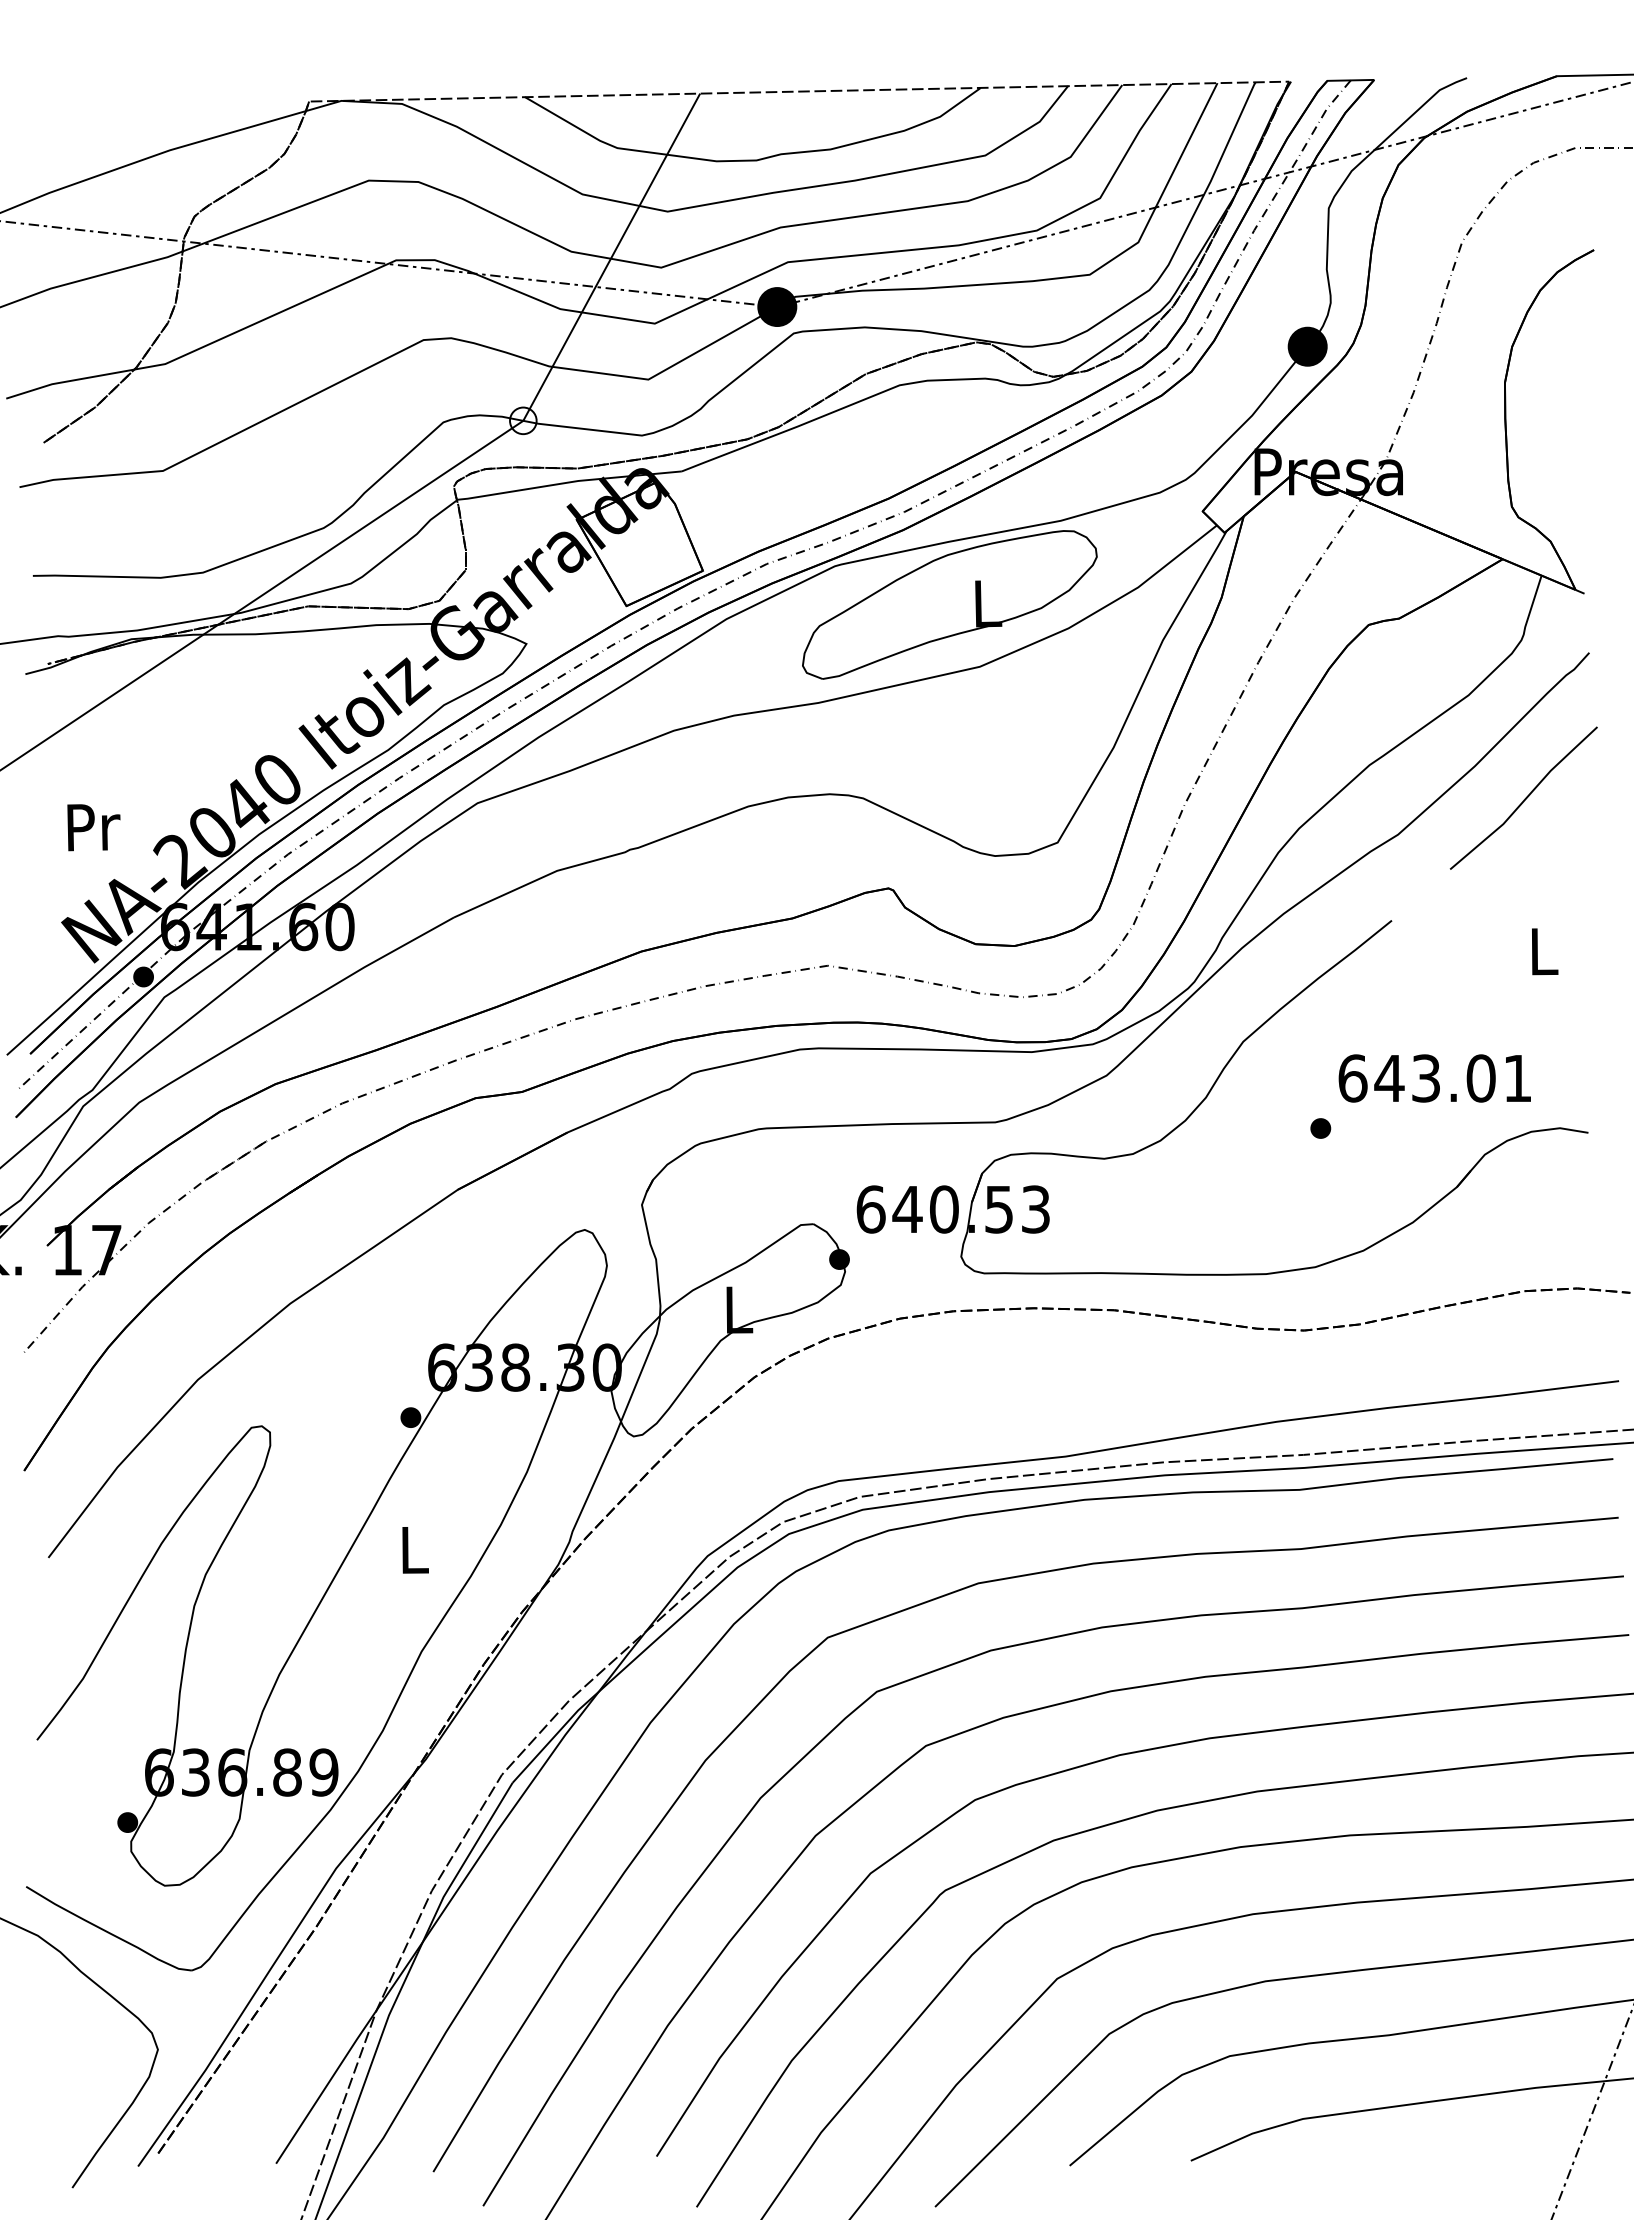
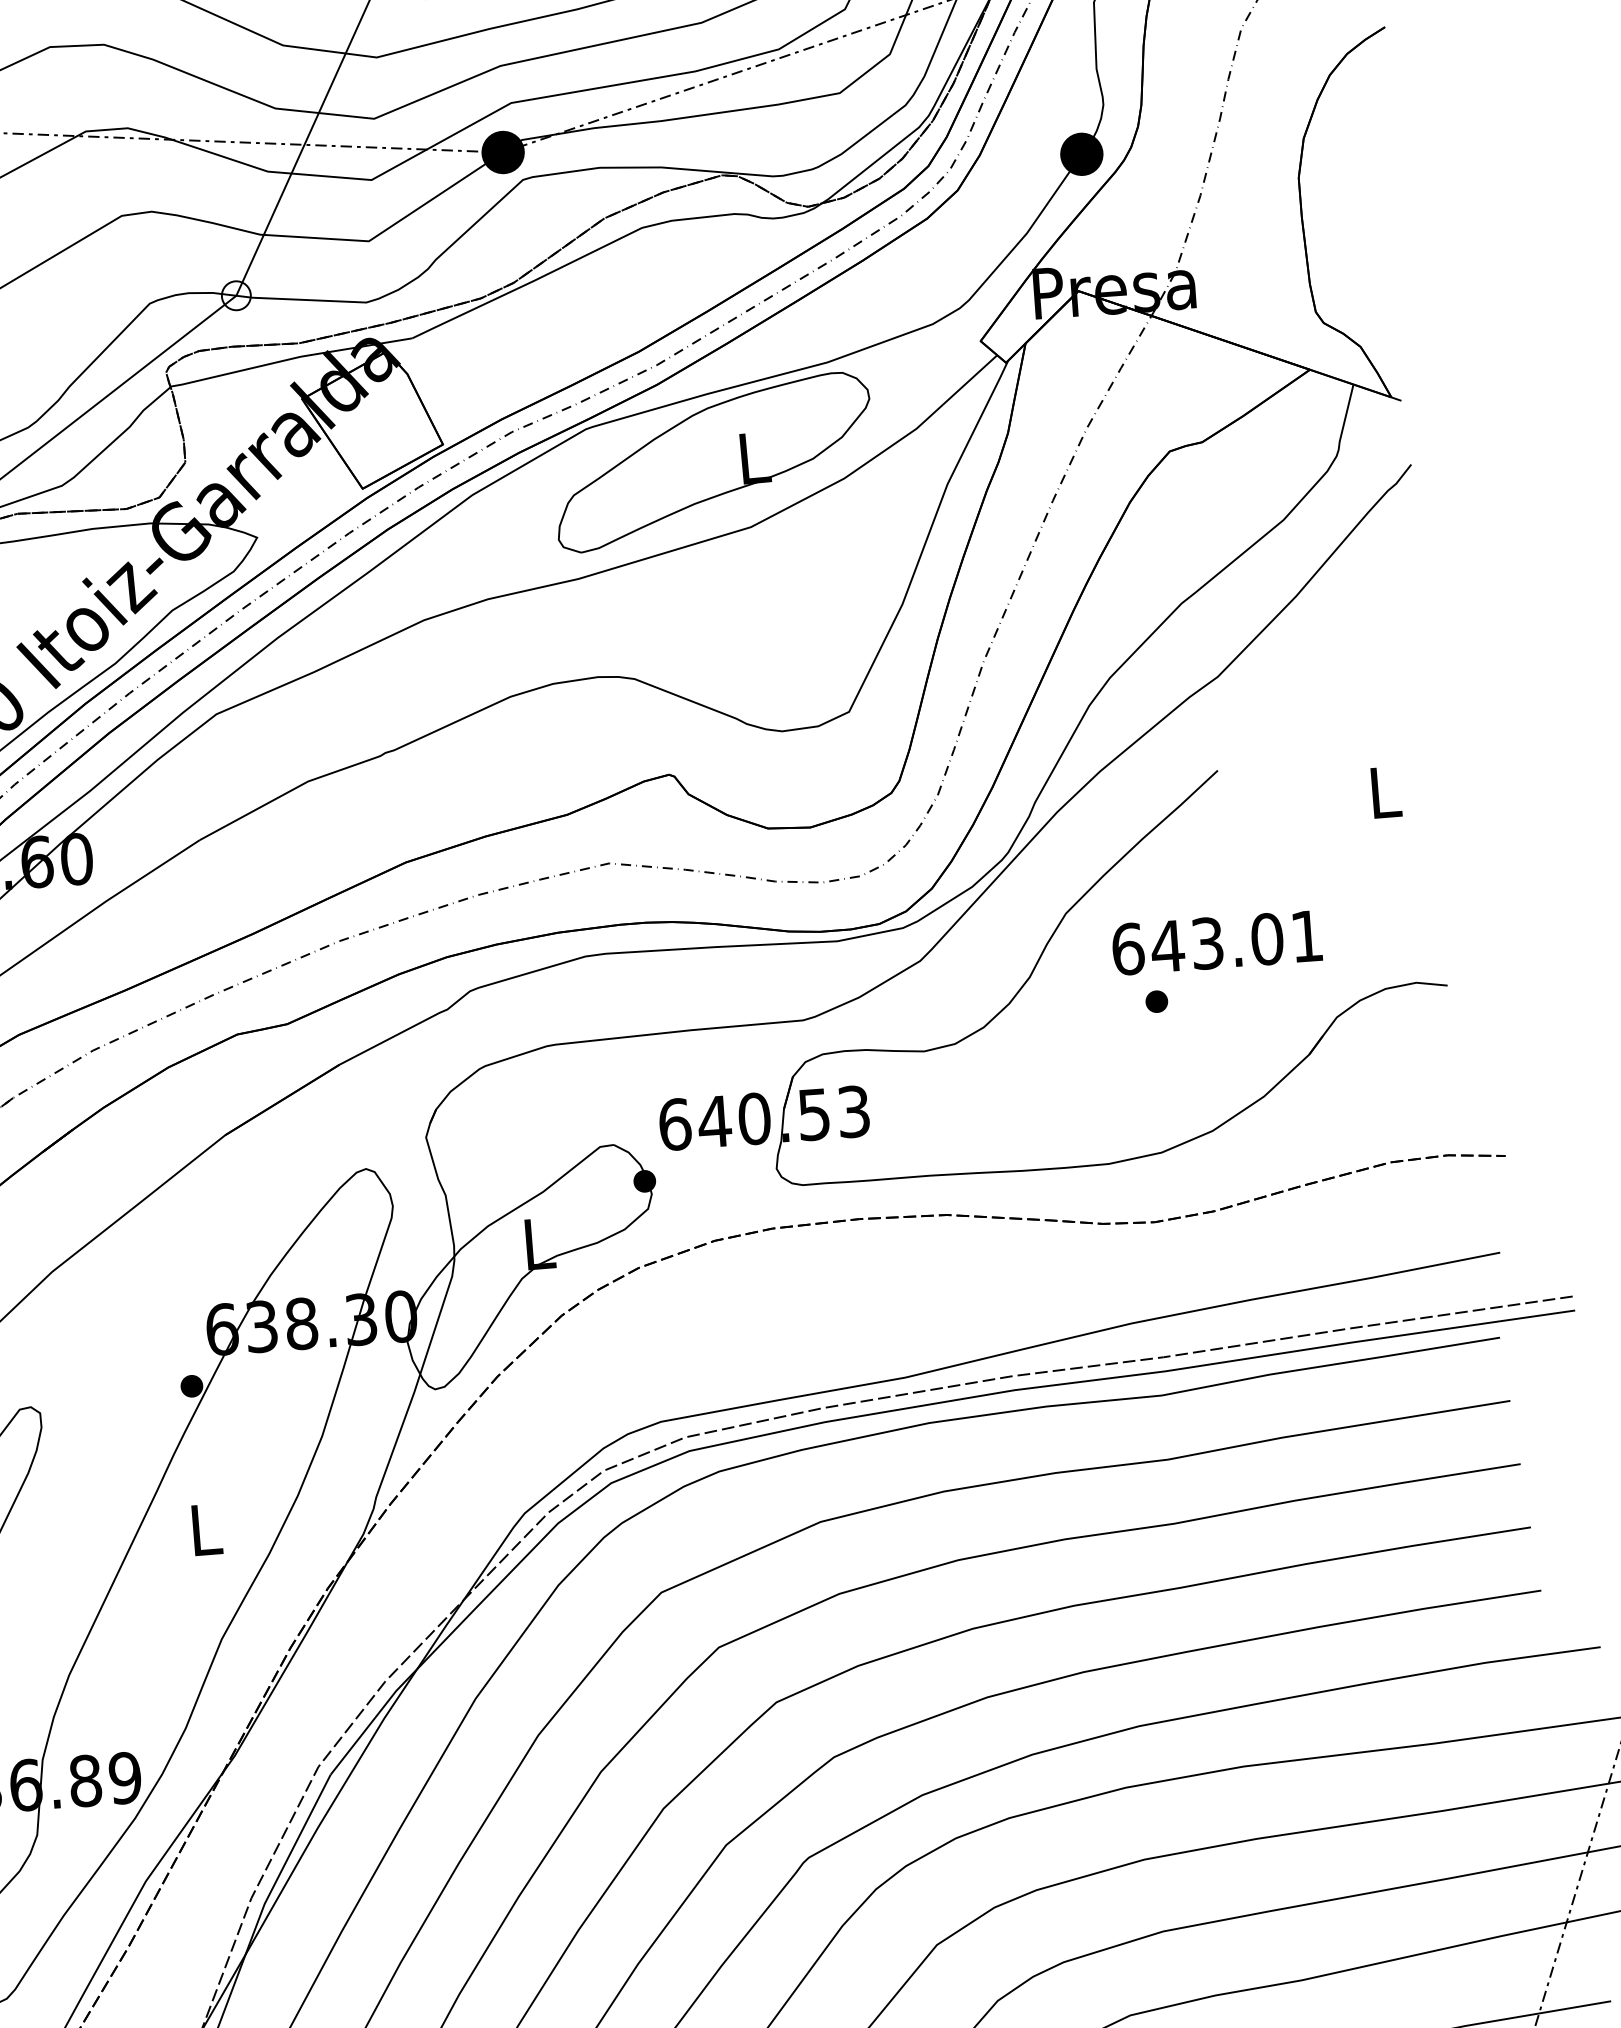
curve: (1524, 798) -> (1352, 627), removed
text: (1434, 1078) -> (1216, 942), moved

